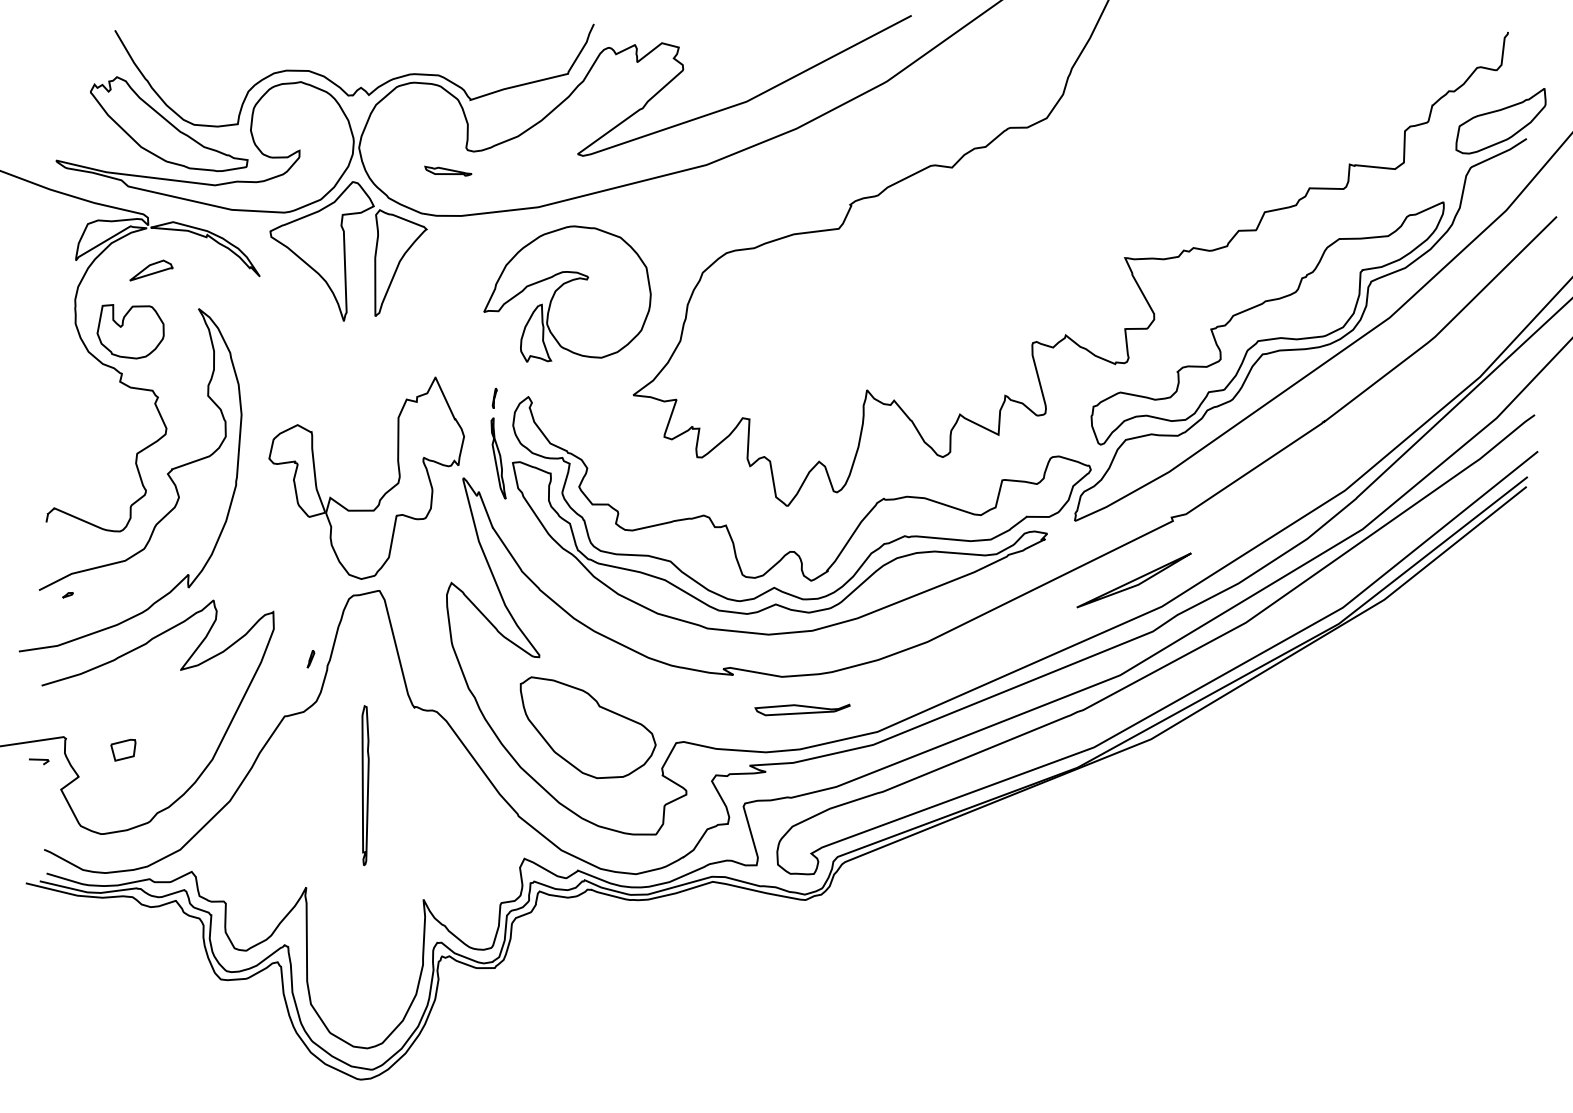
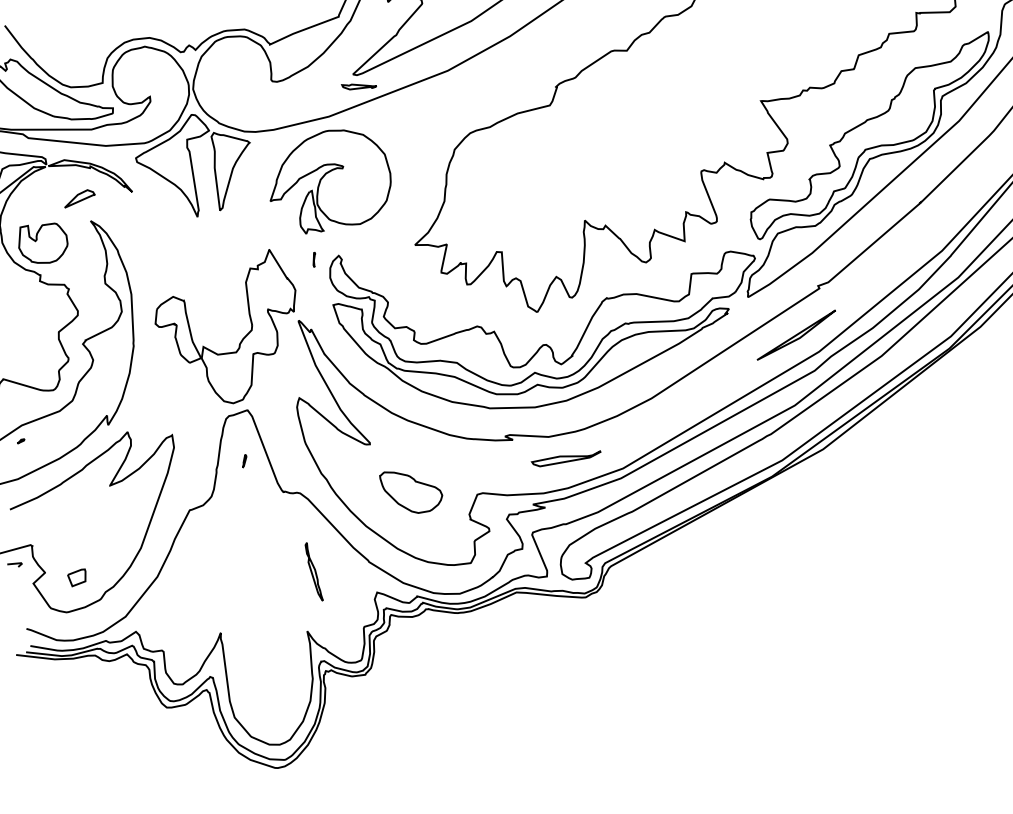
part: (448, 170) -> (359, 85), moved
part: (151, 270) -> (79, 198), moved
part: (567, 293) -> (329, 180), moved
part: (498, 458) -> (314, 571), moved
part: (310, 659) -> (244, 461), moved
part: (587, 727) -> (411, 491), size x0.6
part: (123, 749) -> (77, 577), moved
part: (365, 785) -> (254, 553), removed

